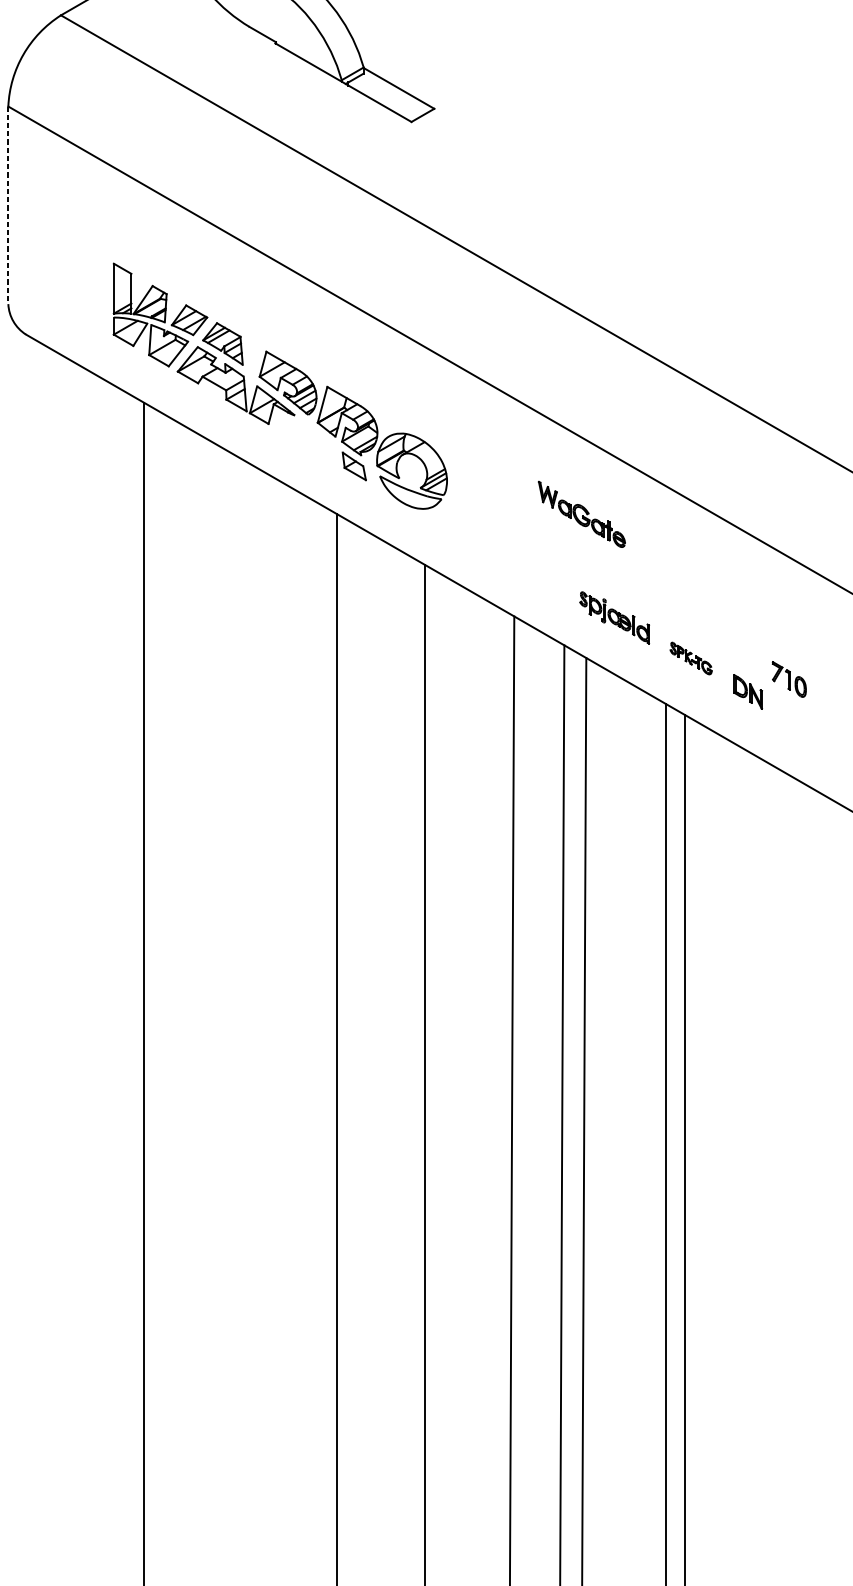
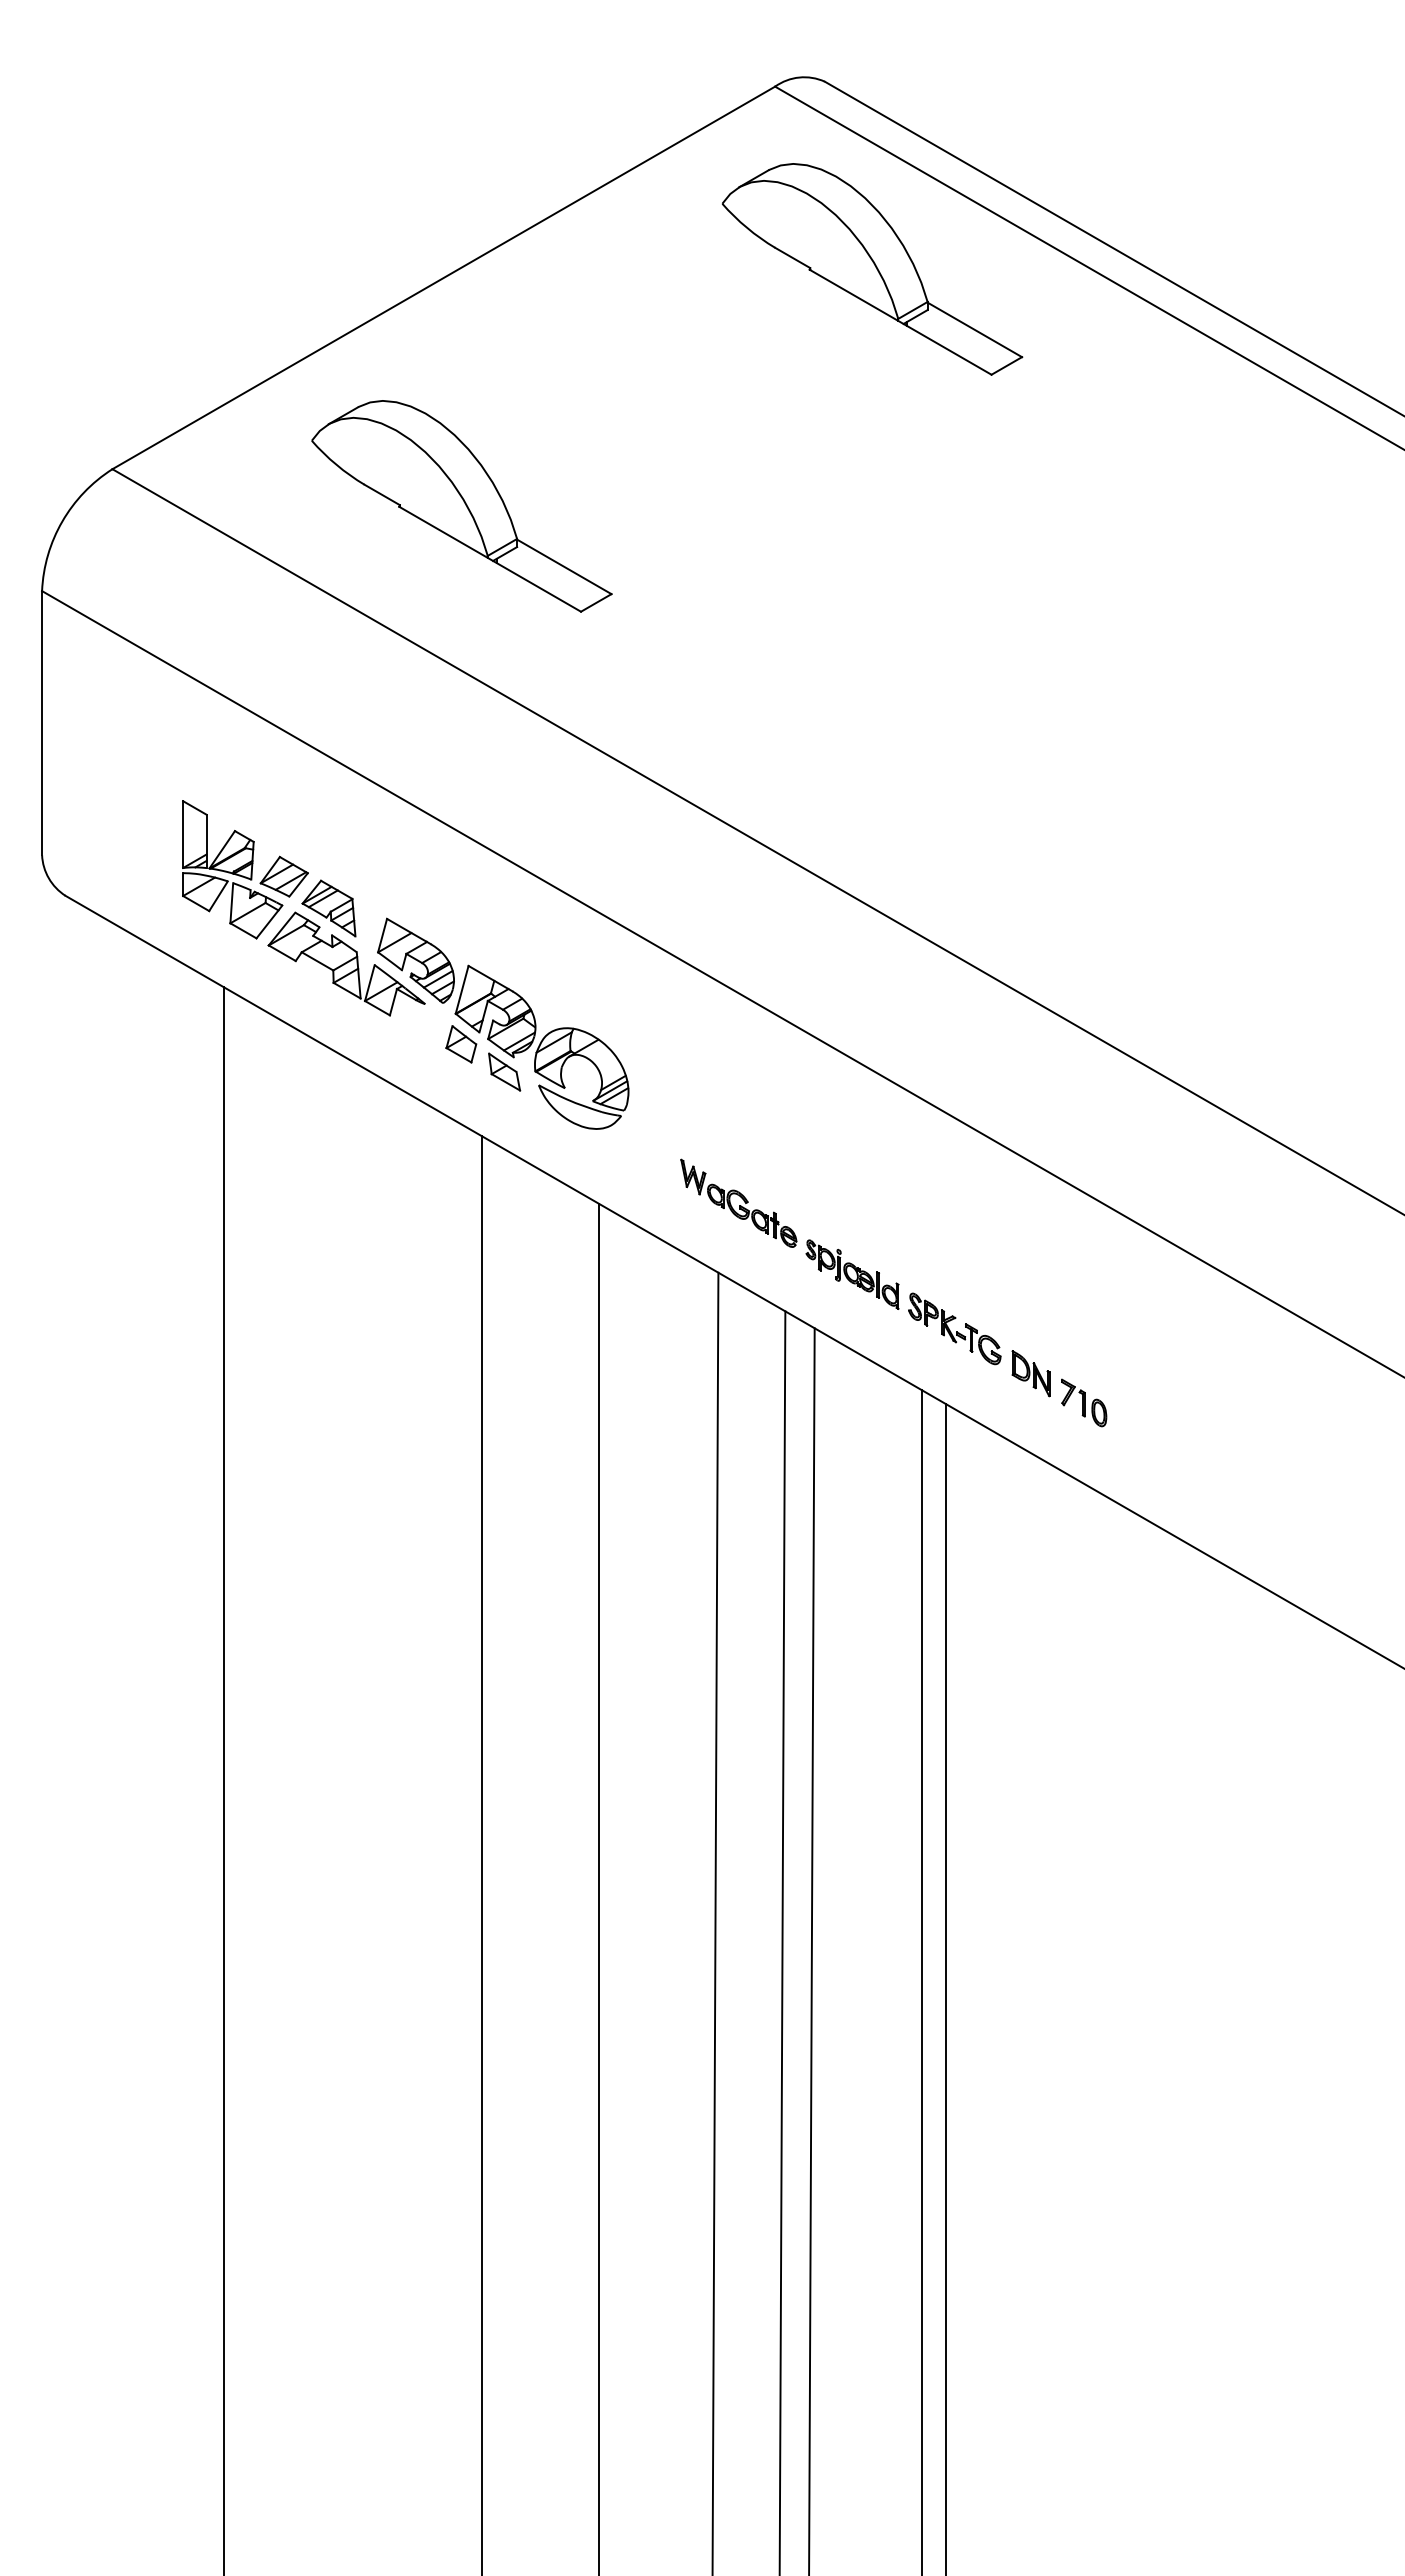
line: (8, 205) -> (42, 723), dashed -> solid
part: (322, 445) -> (461, 1044), added
part: (581, 513) -> (738, 1202), moved
part: (690, 658) -> (954, 1328), size x1.67
part: (789, 679) -> (1084, 1402), moved

